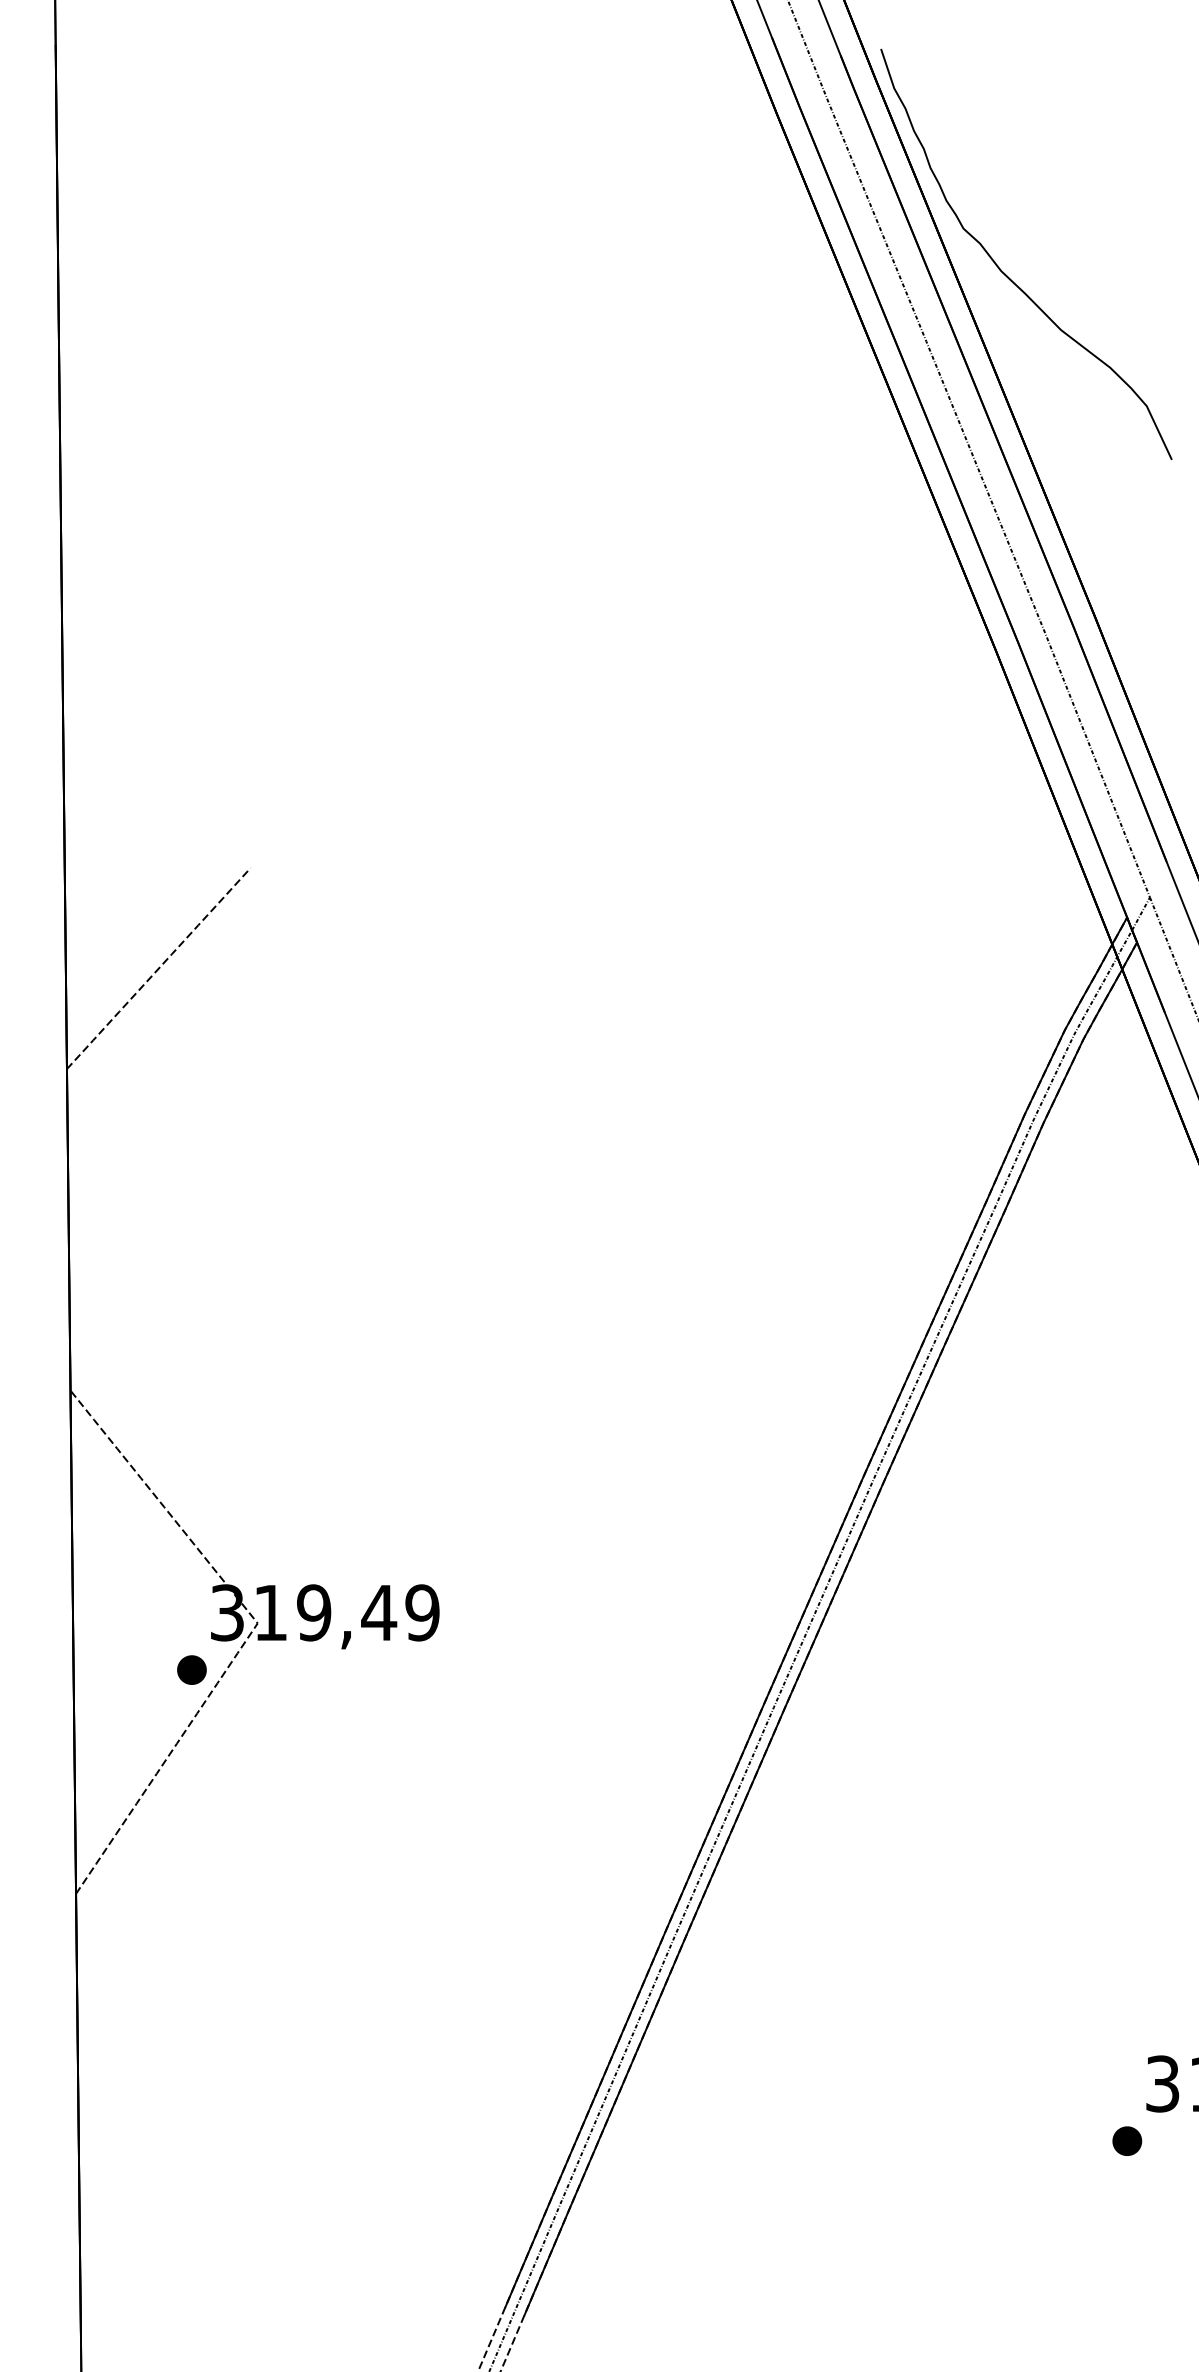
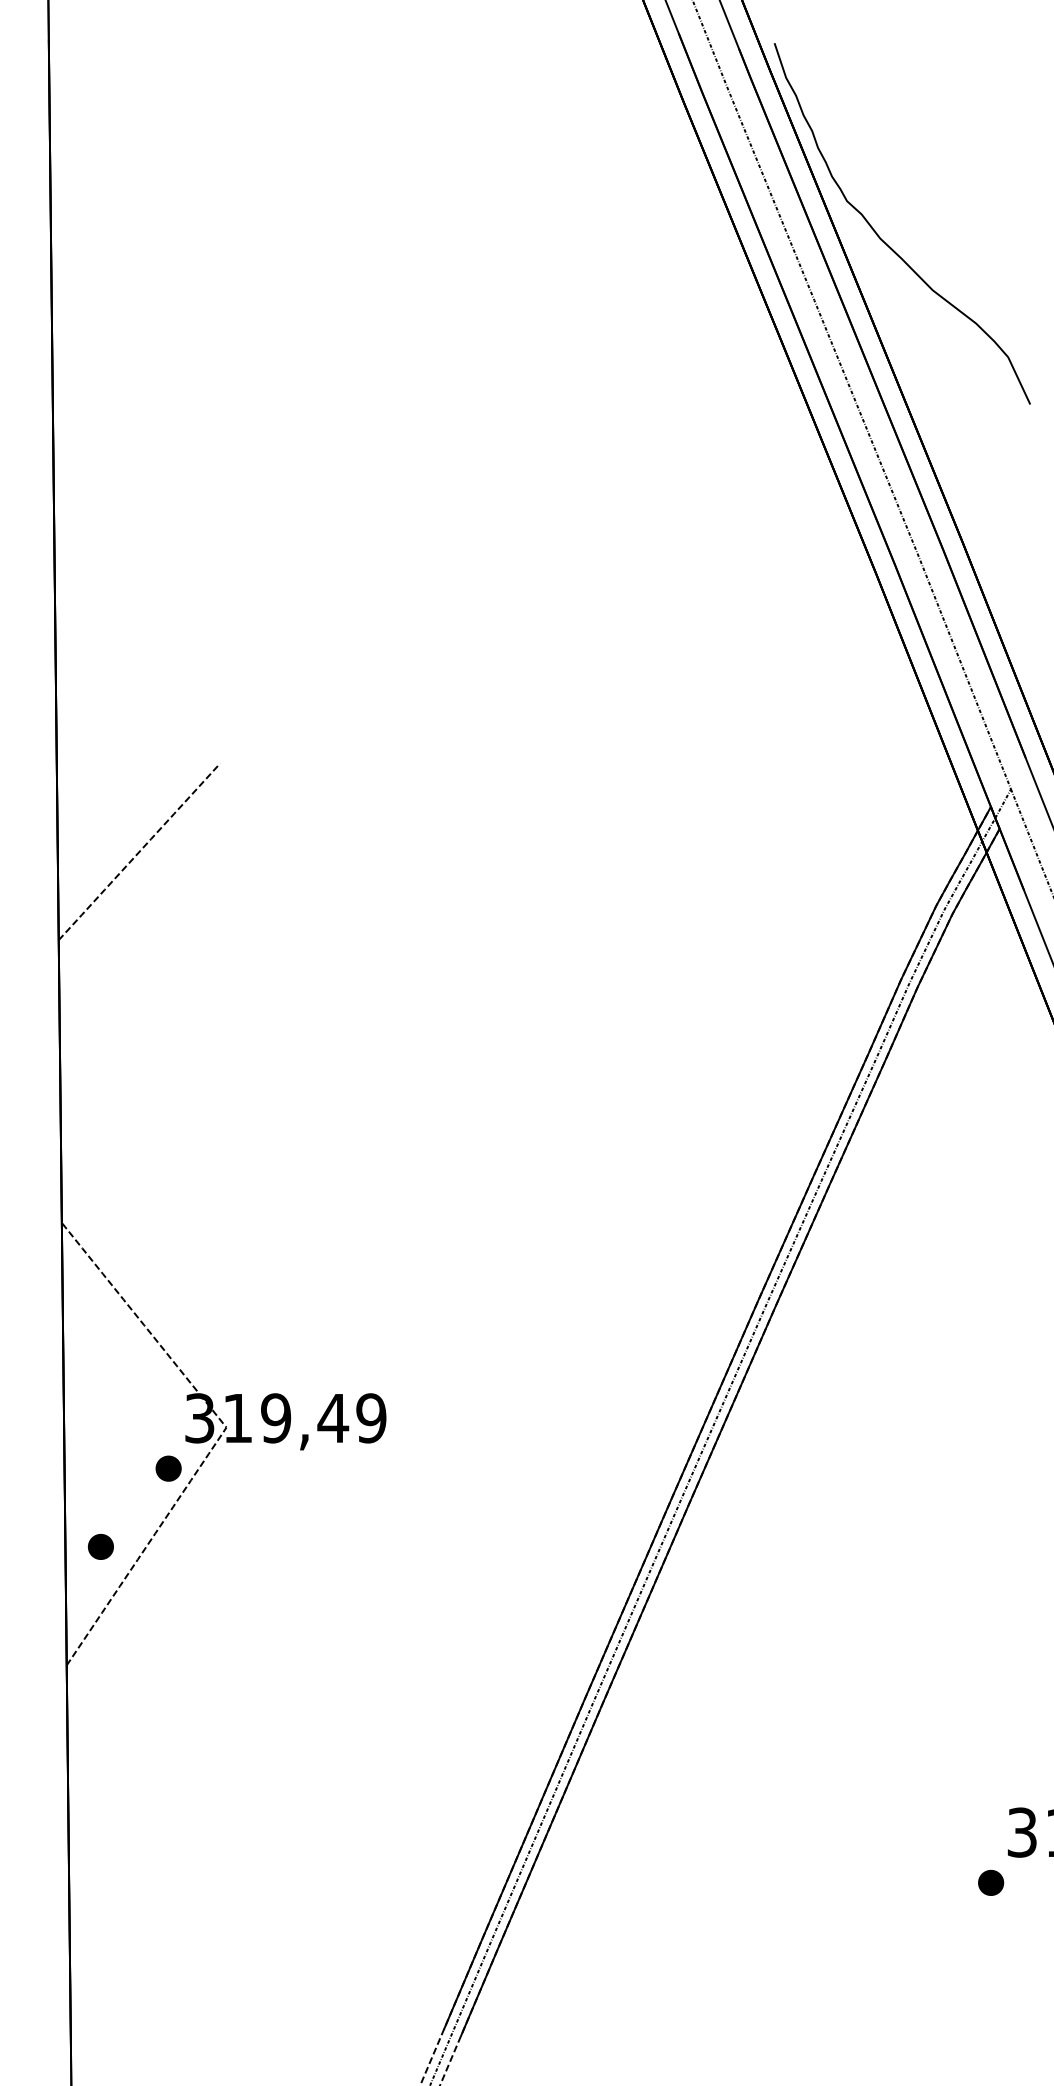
part: (114, 1758) -> (100, 1546), added

